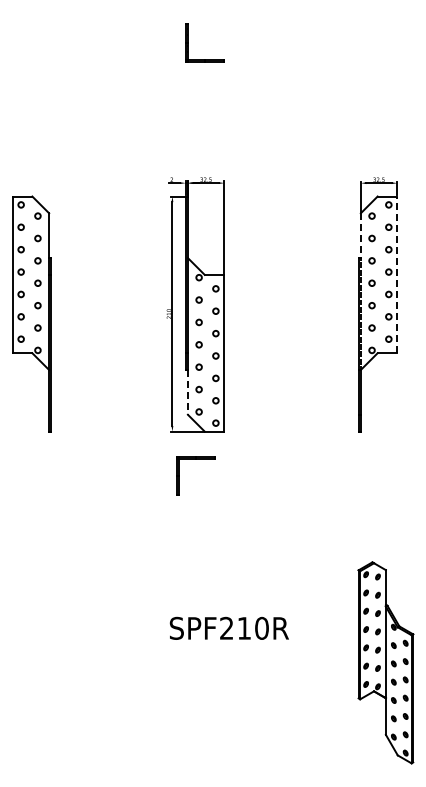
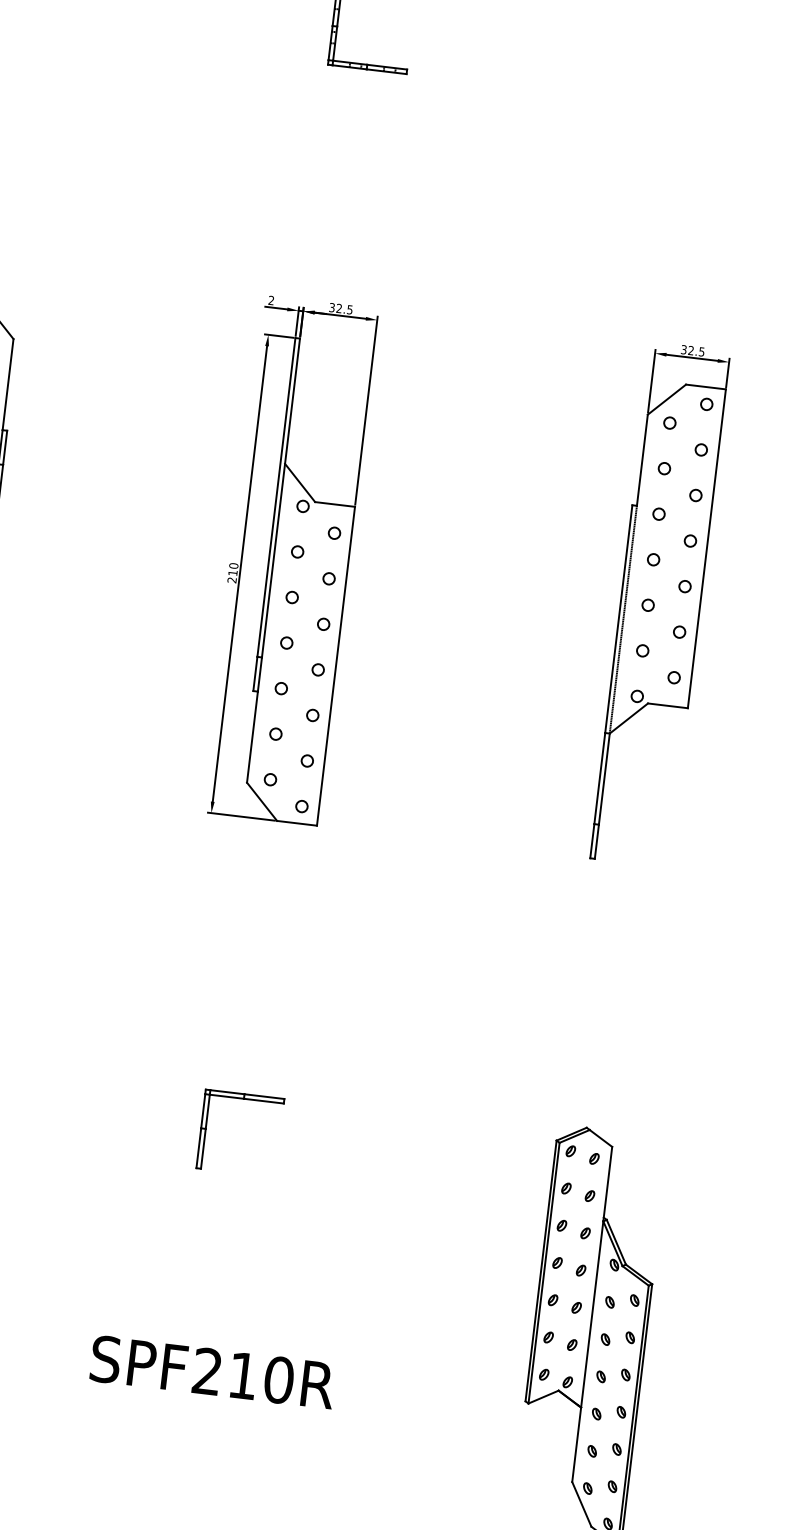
line: (360, 236) -> (641, 461), dashed -> solid
line: (397, 274) -> (707, 548), dashed -> solid
line: (187, 392) -> (251, 737), dashed -> solid
part: (195, 459) -> (243, 1099), moved
text: (228, 627) -> (211, 1370), moved

